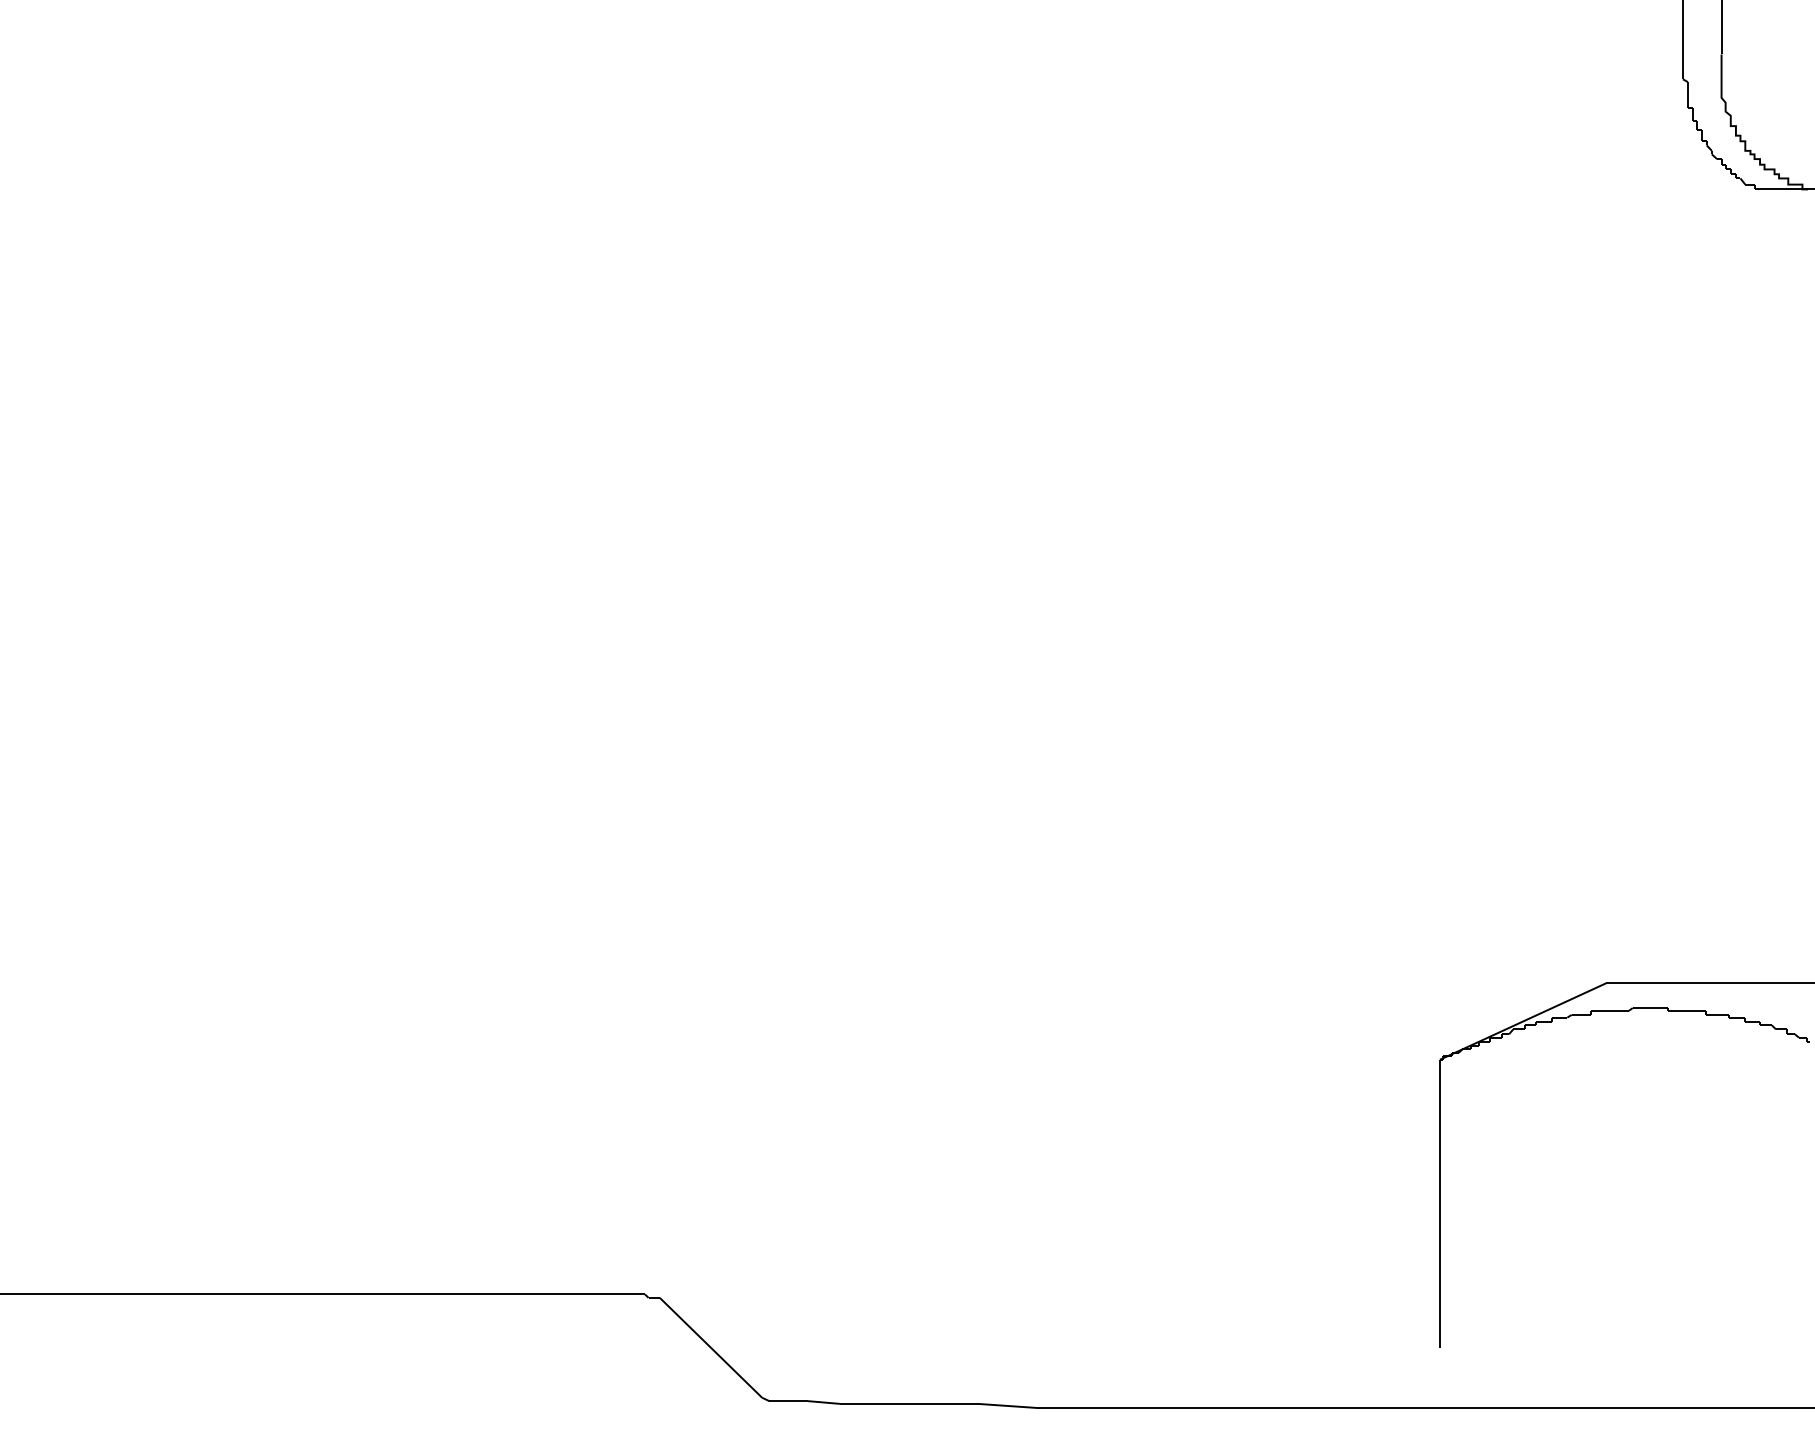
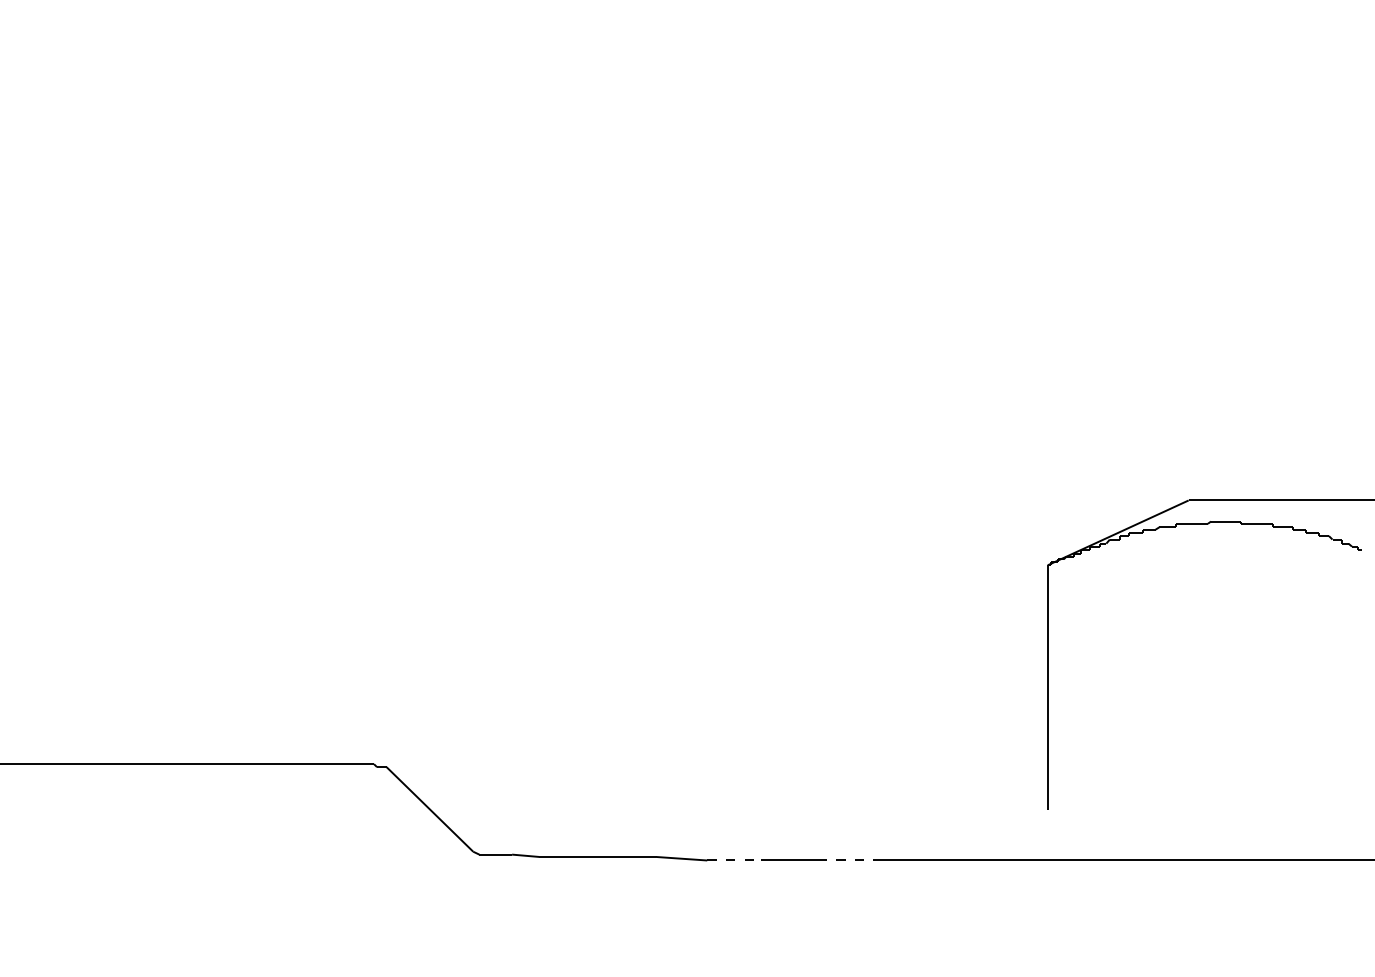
line: (1069, 1408) -> (733, 860), solid -> dashed
line: (1204, 1408) -> (848, 860), solid -> dashed

